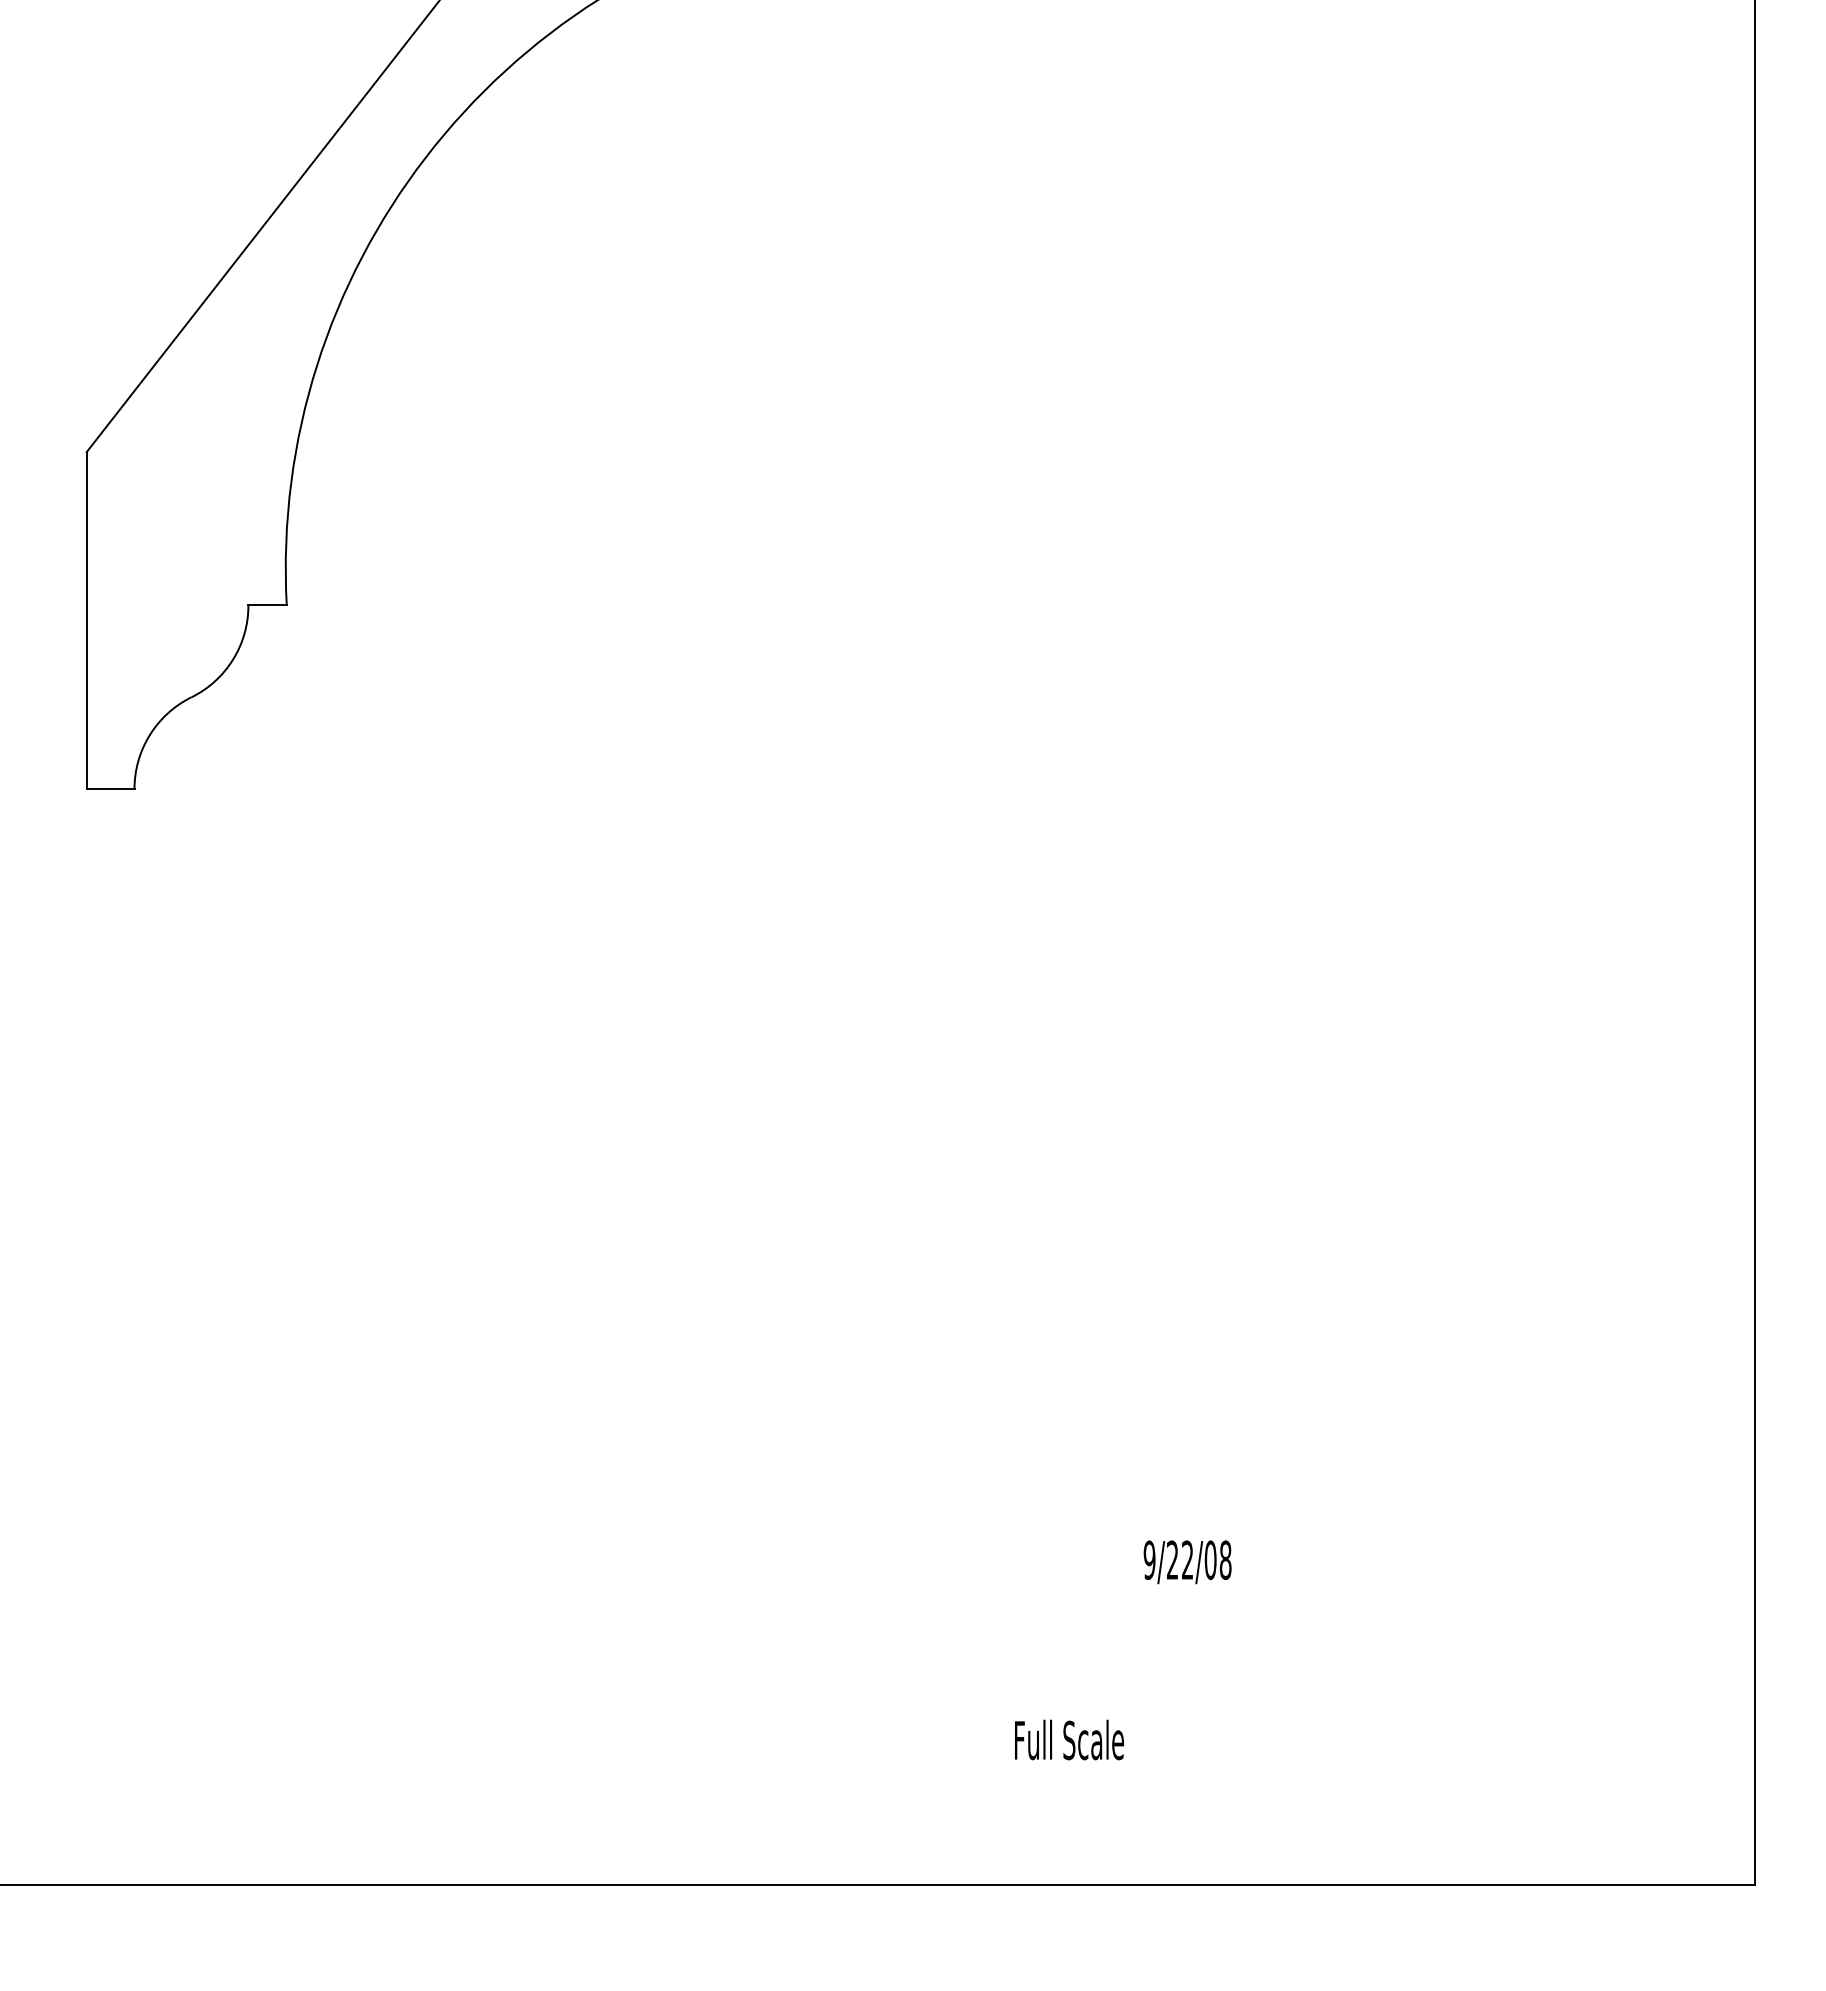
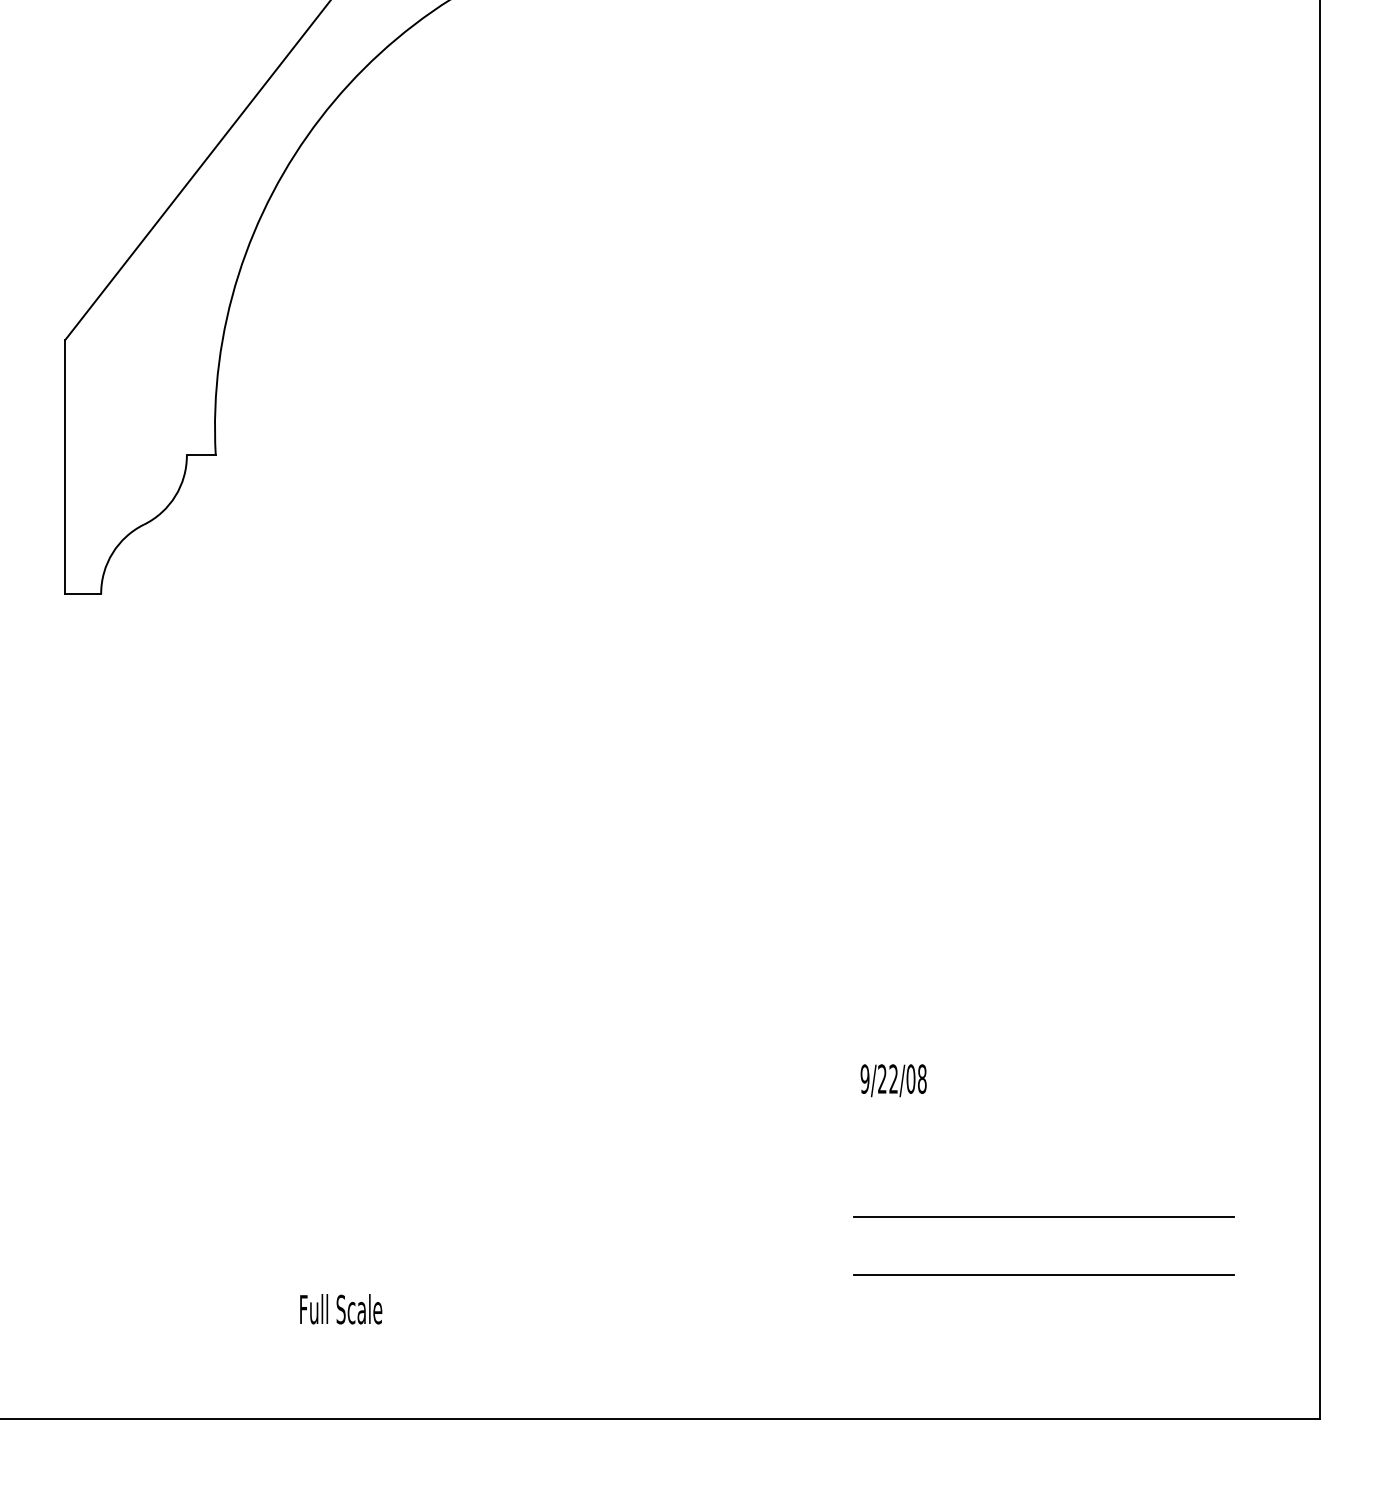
text: (1187, 1562) -> (893, 1080), moved
line: (1386, 1617) -> (1043, 1217), added
line: (1386, 1693) -> (1043, 1274), added
text: (1069, 1739) -> (341, 1308), moved

